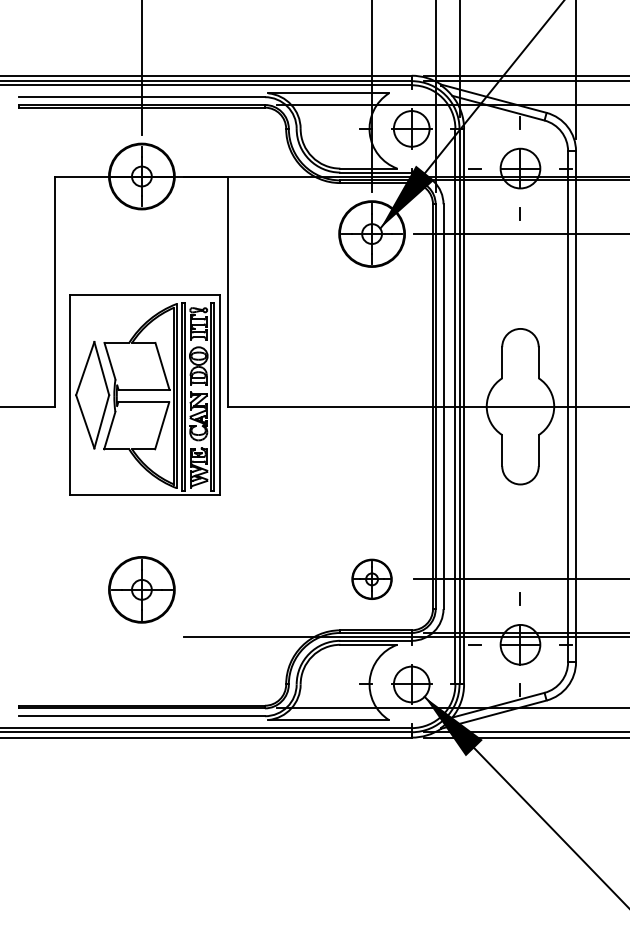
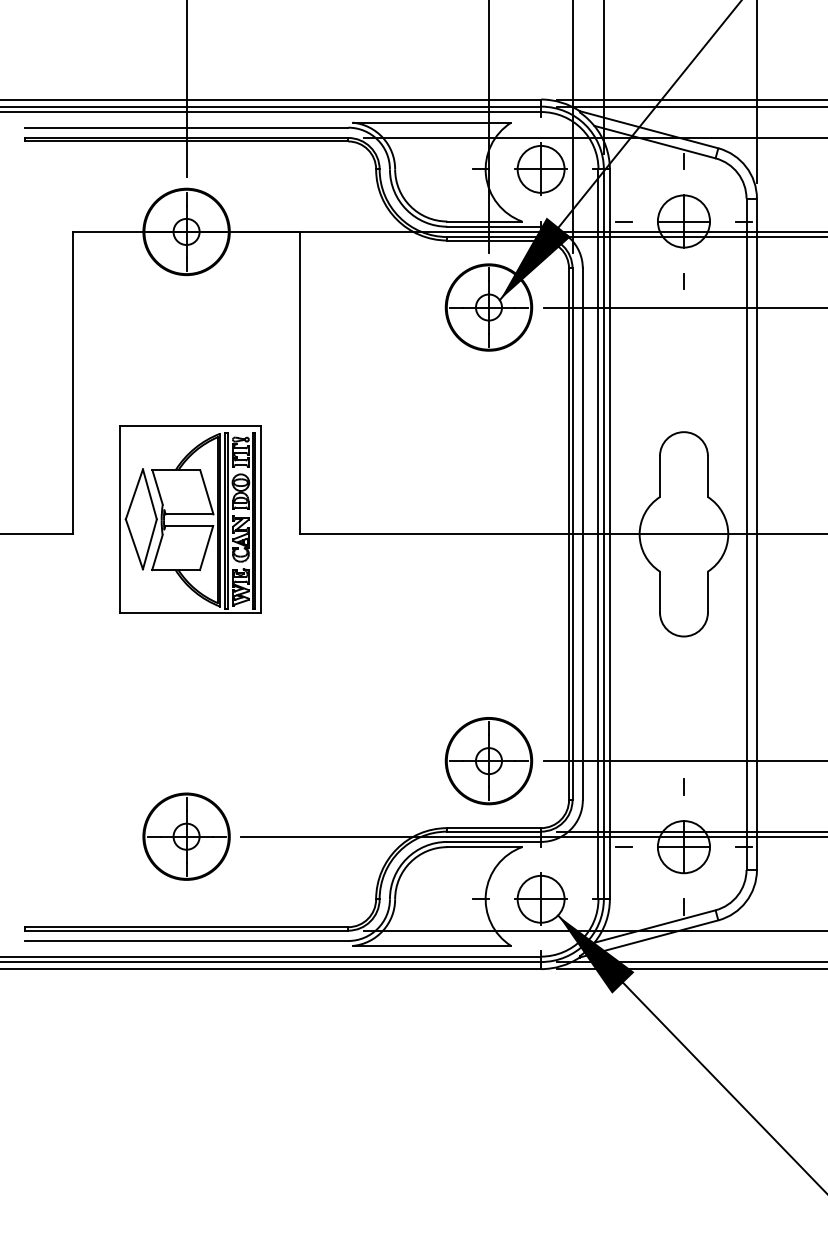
part: (144, 395) -> (189, 519), size x0.71
part: (371, 579) -> (488, 761), size x1.67
part: (141, 589) -> (186, 836), moved

